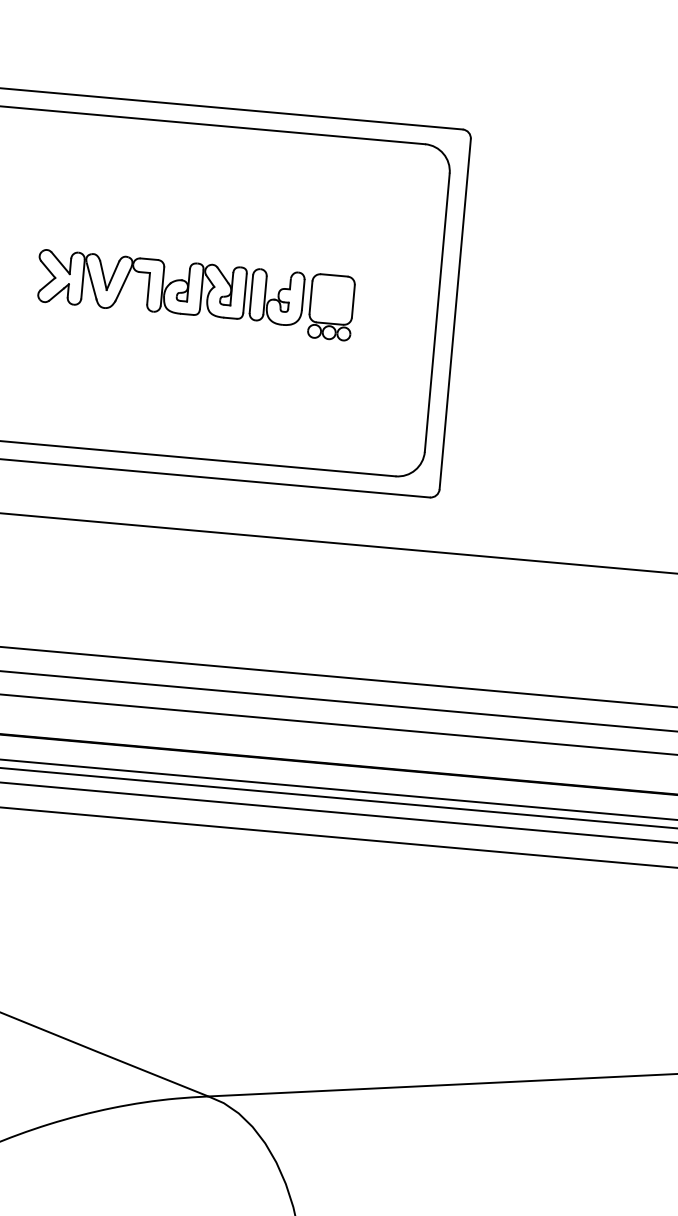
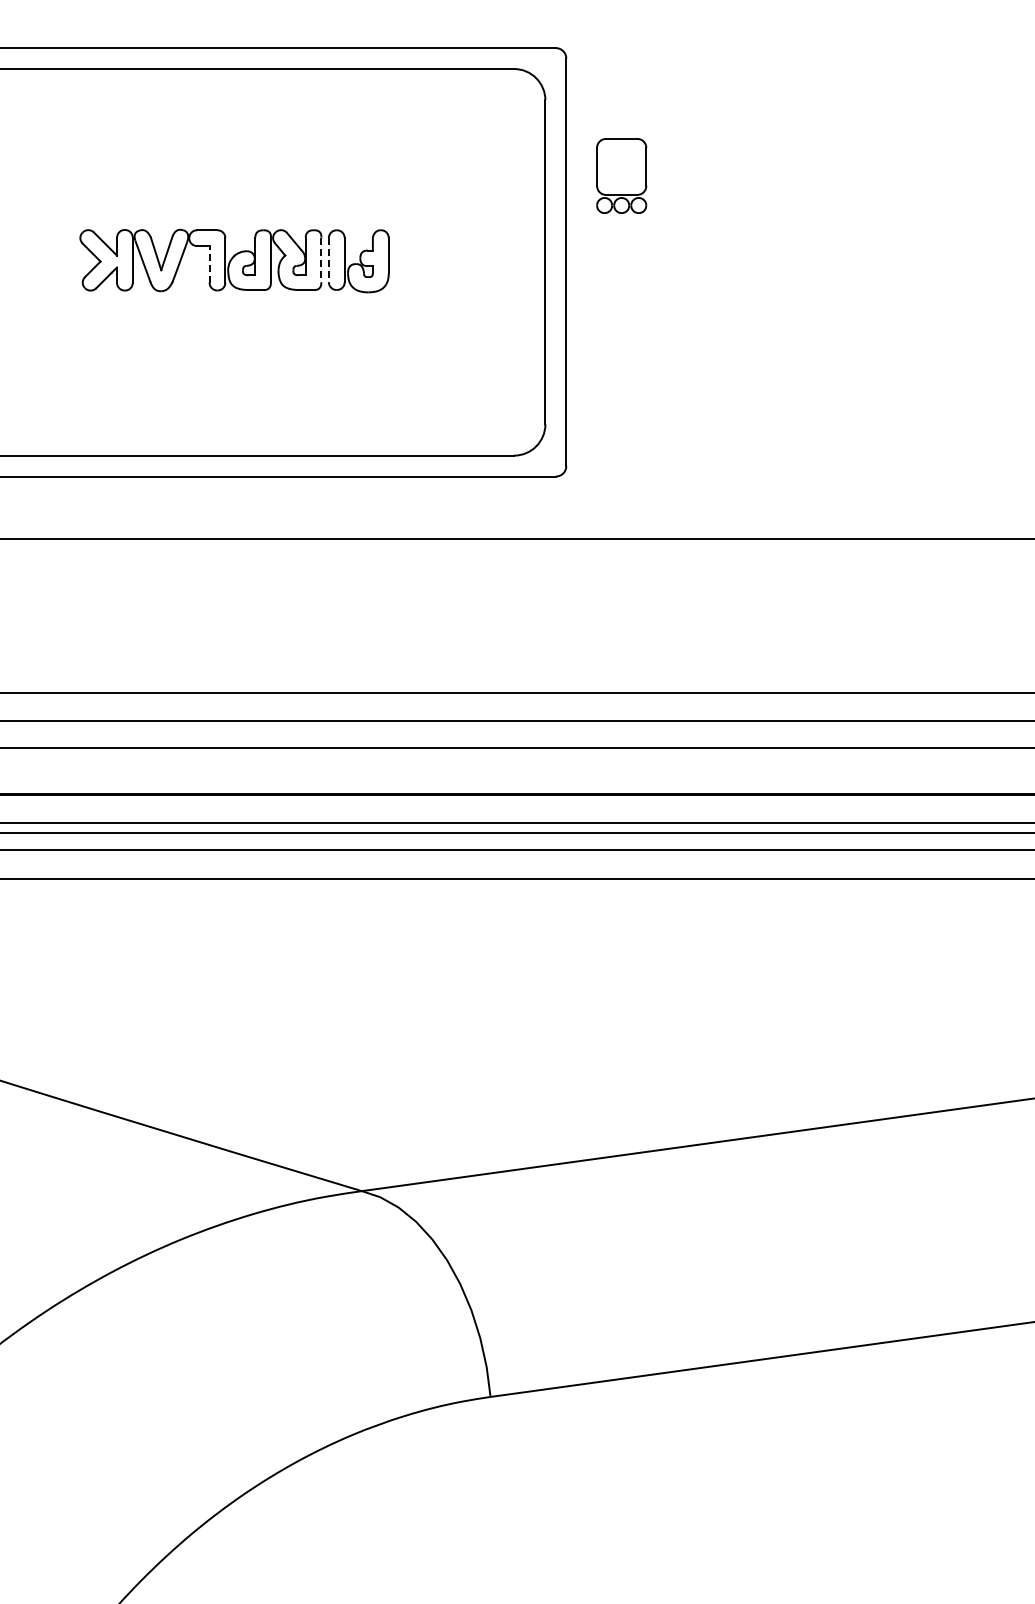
line: (148, 287) -> (209, 263), solid -> dashed
line: (245, 293) -> (321, 260), solid -> dashed
line: (251, 294) -> (328, 260), solid -> dashed
part: (331, 306) -> (621, 175), moved

